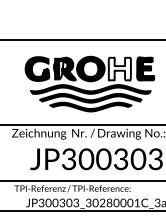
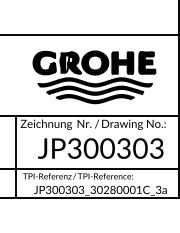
fill: (119, 68) -> (122, 62), added
line: (7, 167) -> (16, 156), added

